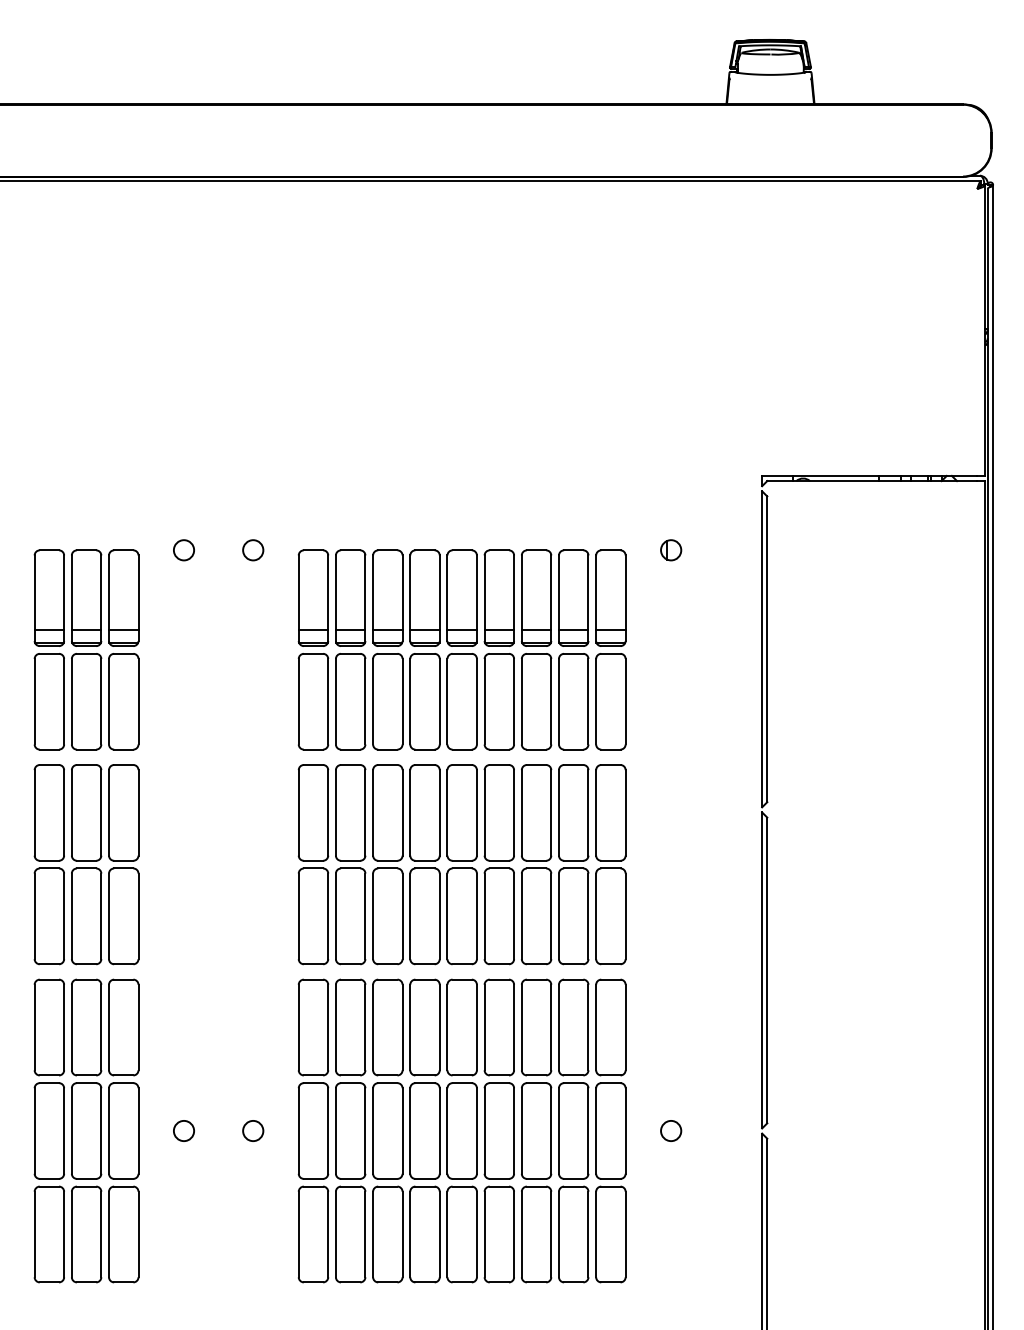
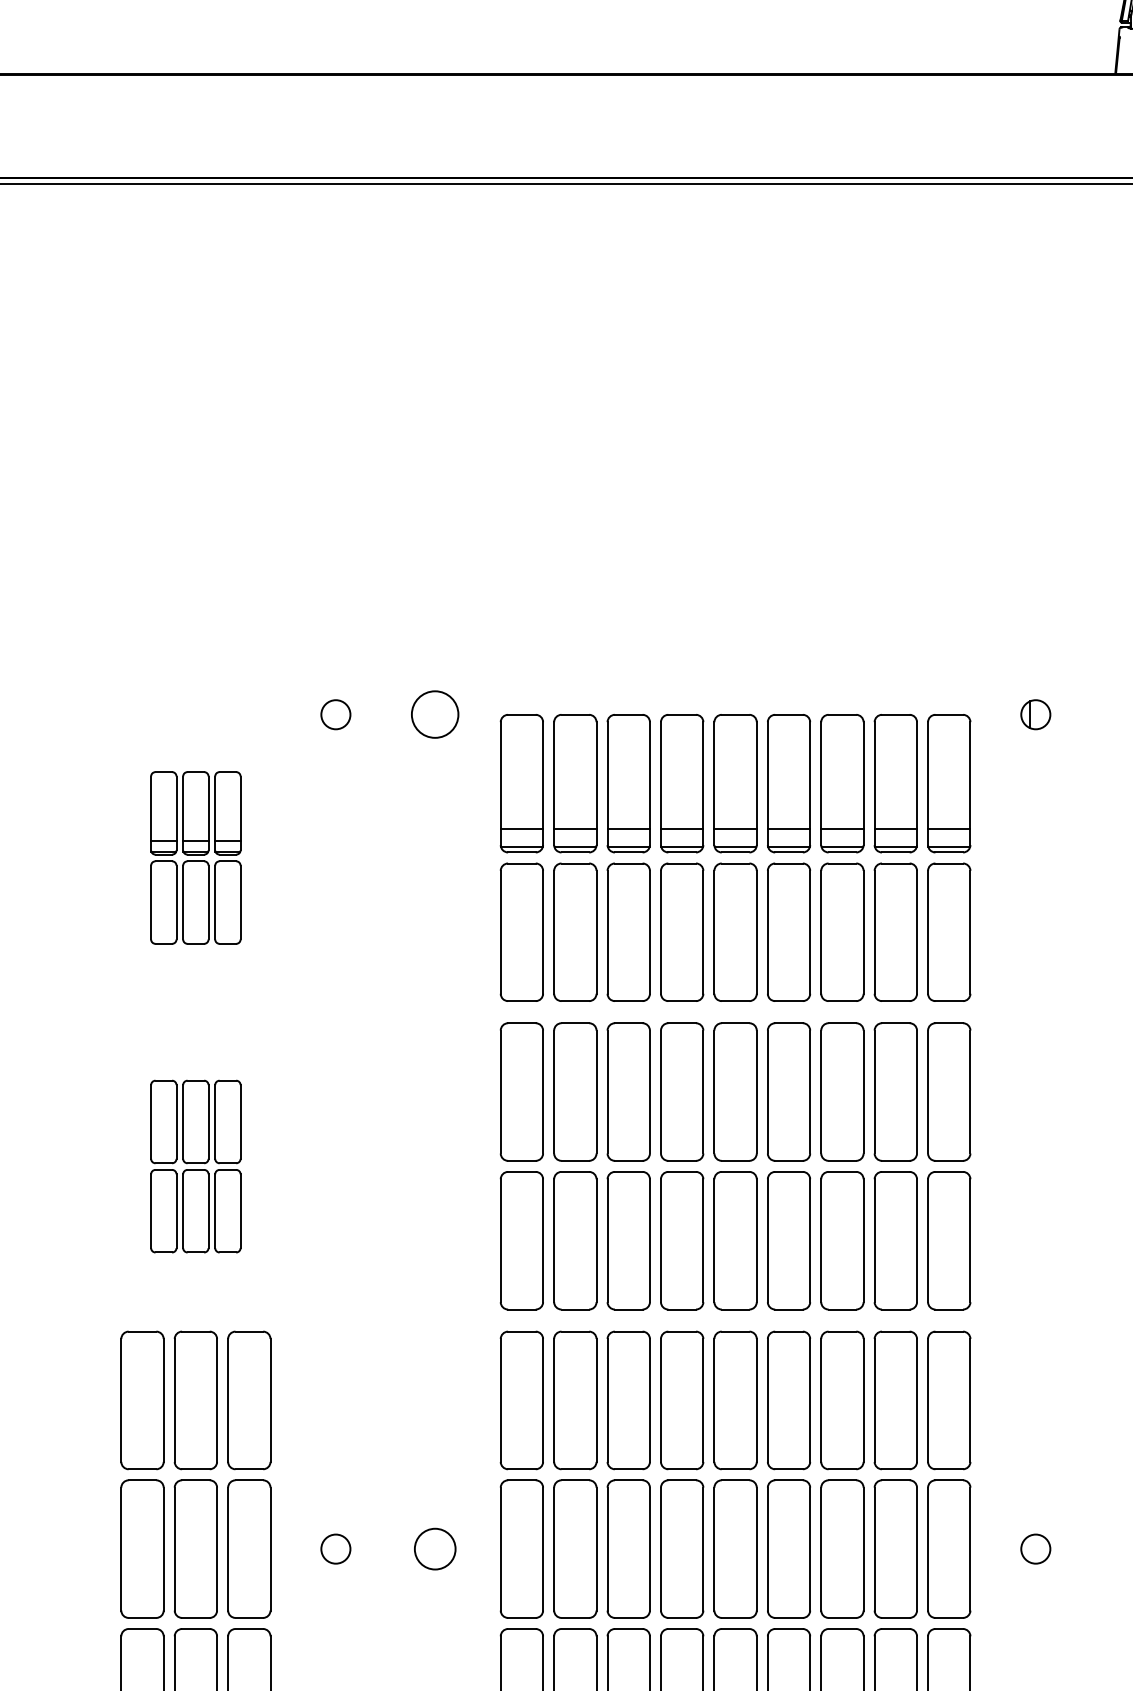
circle: (253, 550) -> (435, 715), size x1.6
part: (86, 649) -> (195, 857), size x0.6
part: (86, 864) -> (195, 1166), size x0.6
circle: (253, 1130) -> (435, 1548), size x1.4

